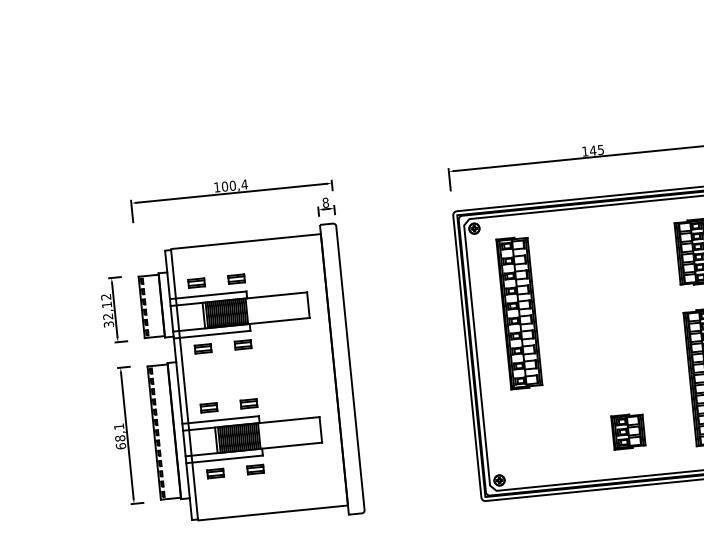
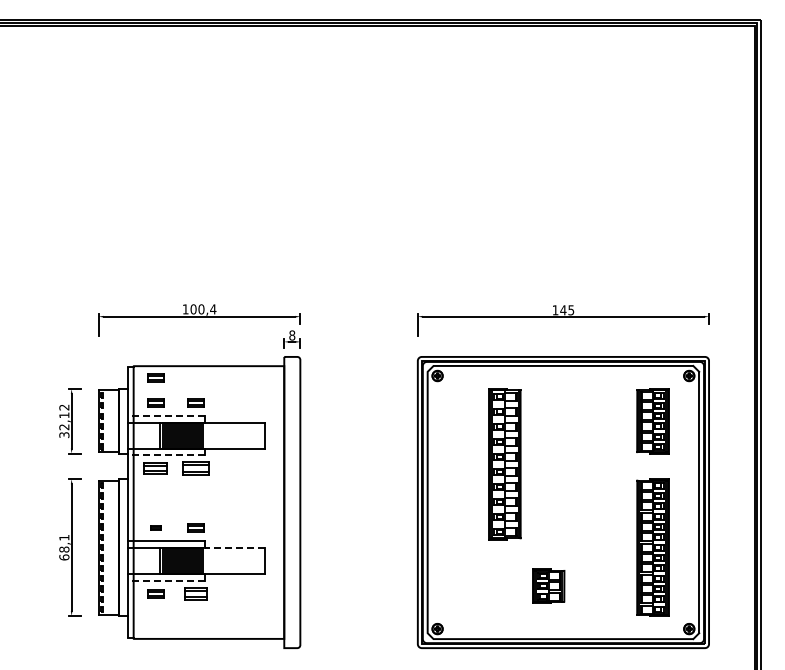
part: (193, 258) -> (155, 377), added
line: (207, 294) -> (165, 415), solid -> dashed
part: (518, 313) -> (504, 464), moved
line: (211, 334) -> (165, 455), solid -> dashed
part: (242, 344) -> (195, 468), size x1.6
part: (202, 348) -> (155, 468), size x1.4
part: (208, 407) -> (155, 527), size x0.6
line: (289, 420) -> (234, 548), solid -> dashed
part: (628, 430) -> (548, 585), moved
line: (223, 459) -> (165, 580), solid -> dashed
part: (255, 469) -> (195, 593), size x1.4

